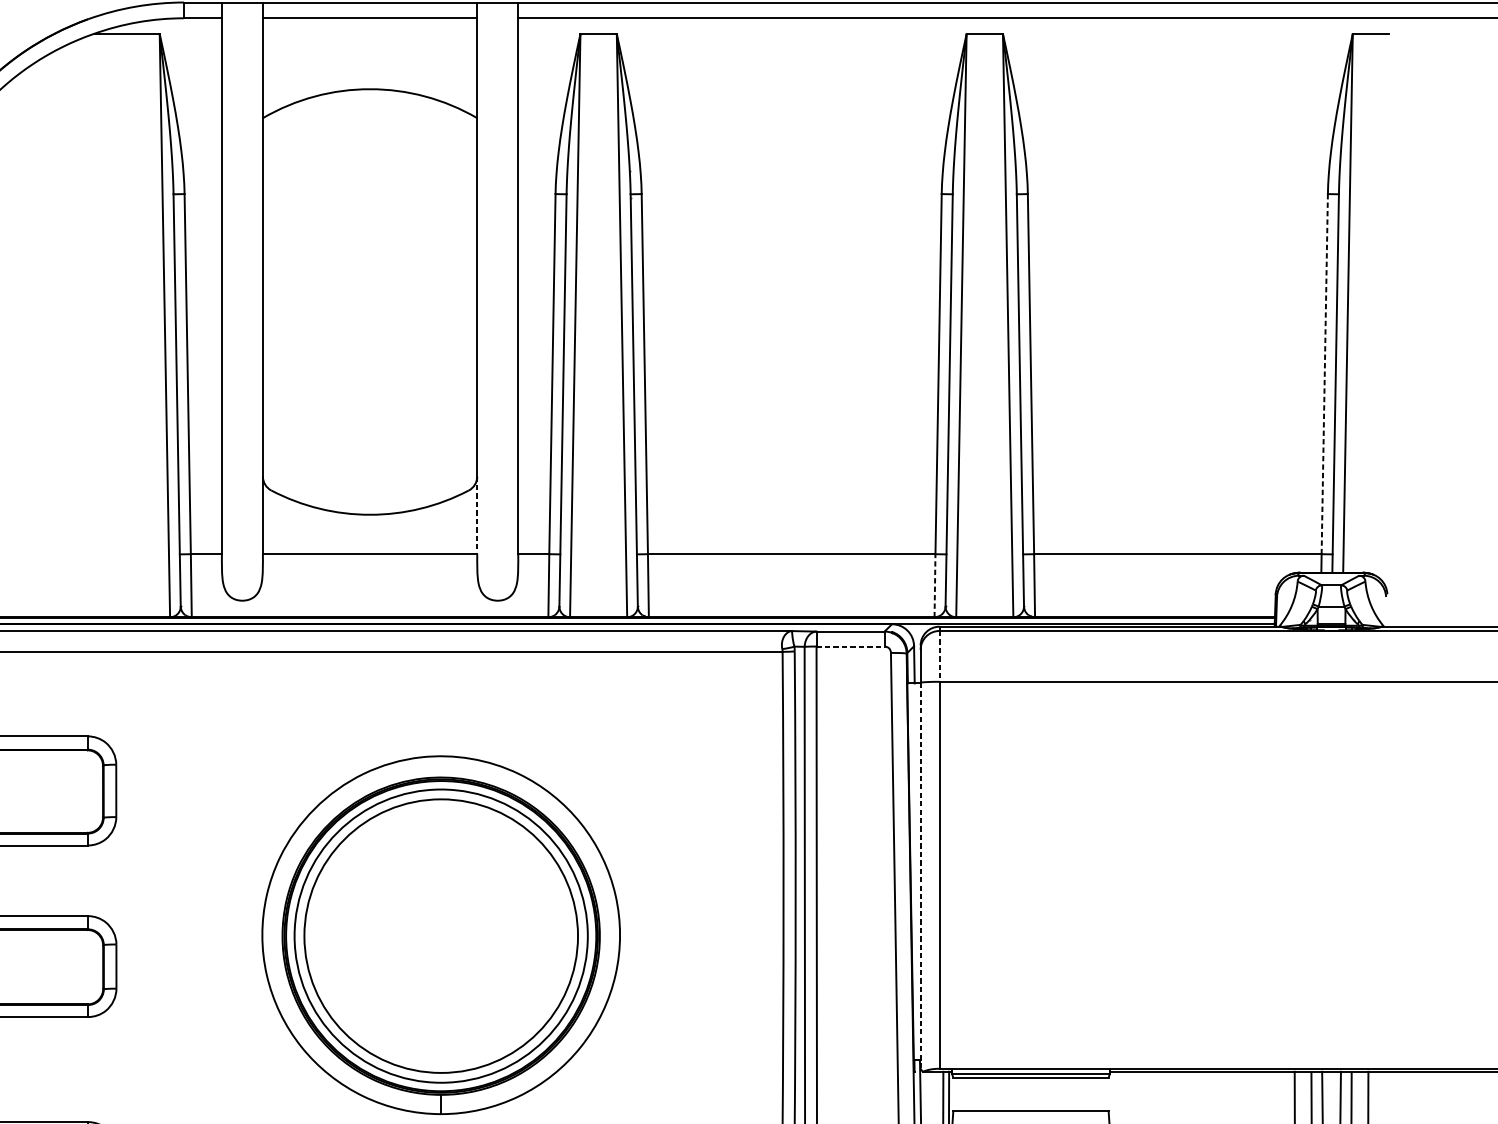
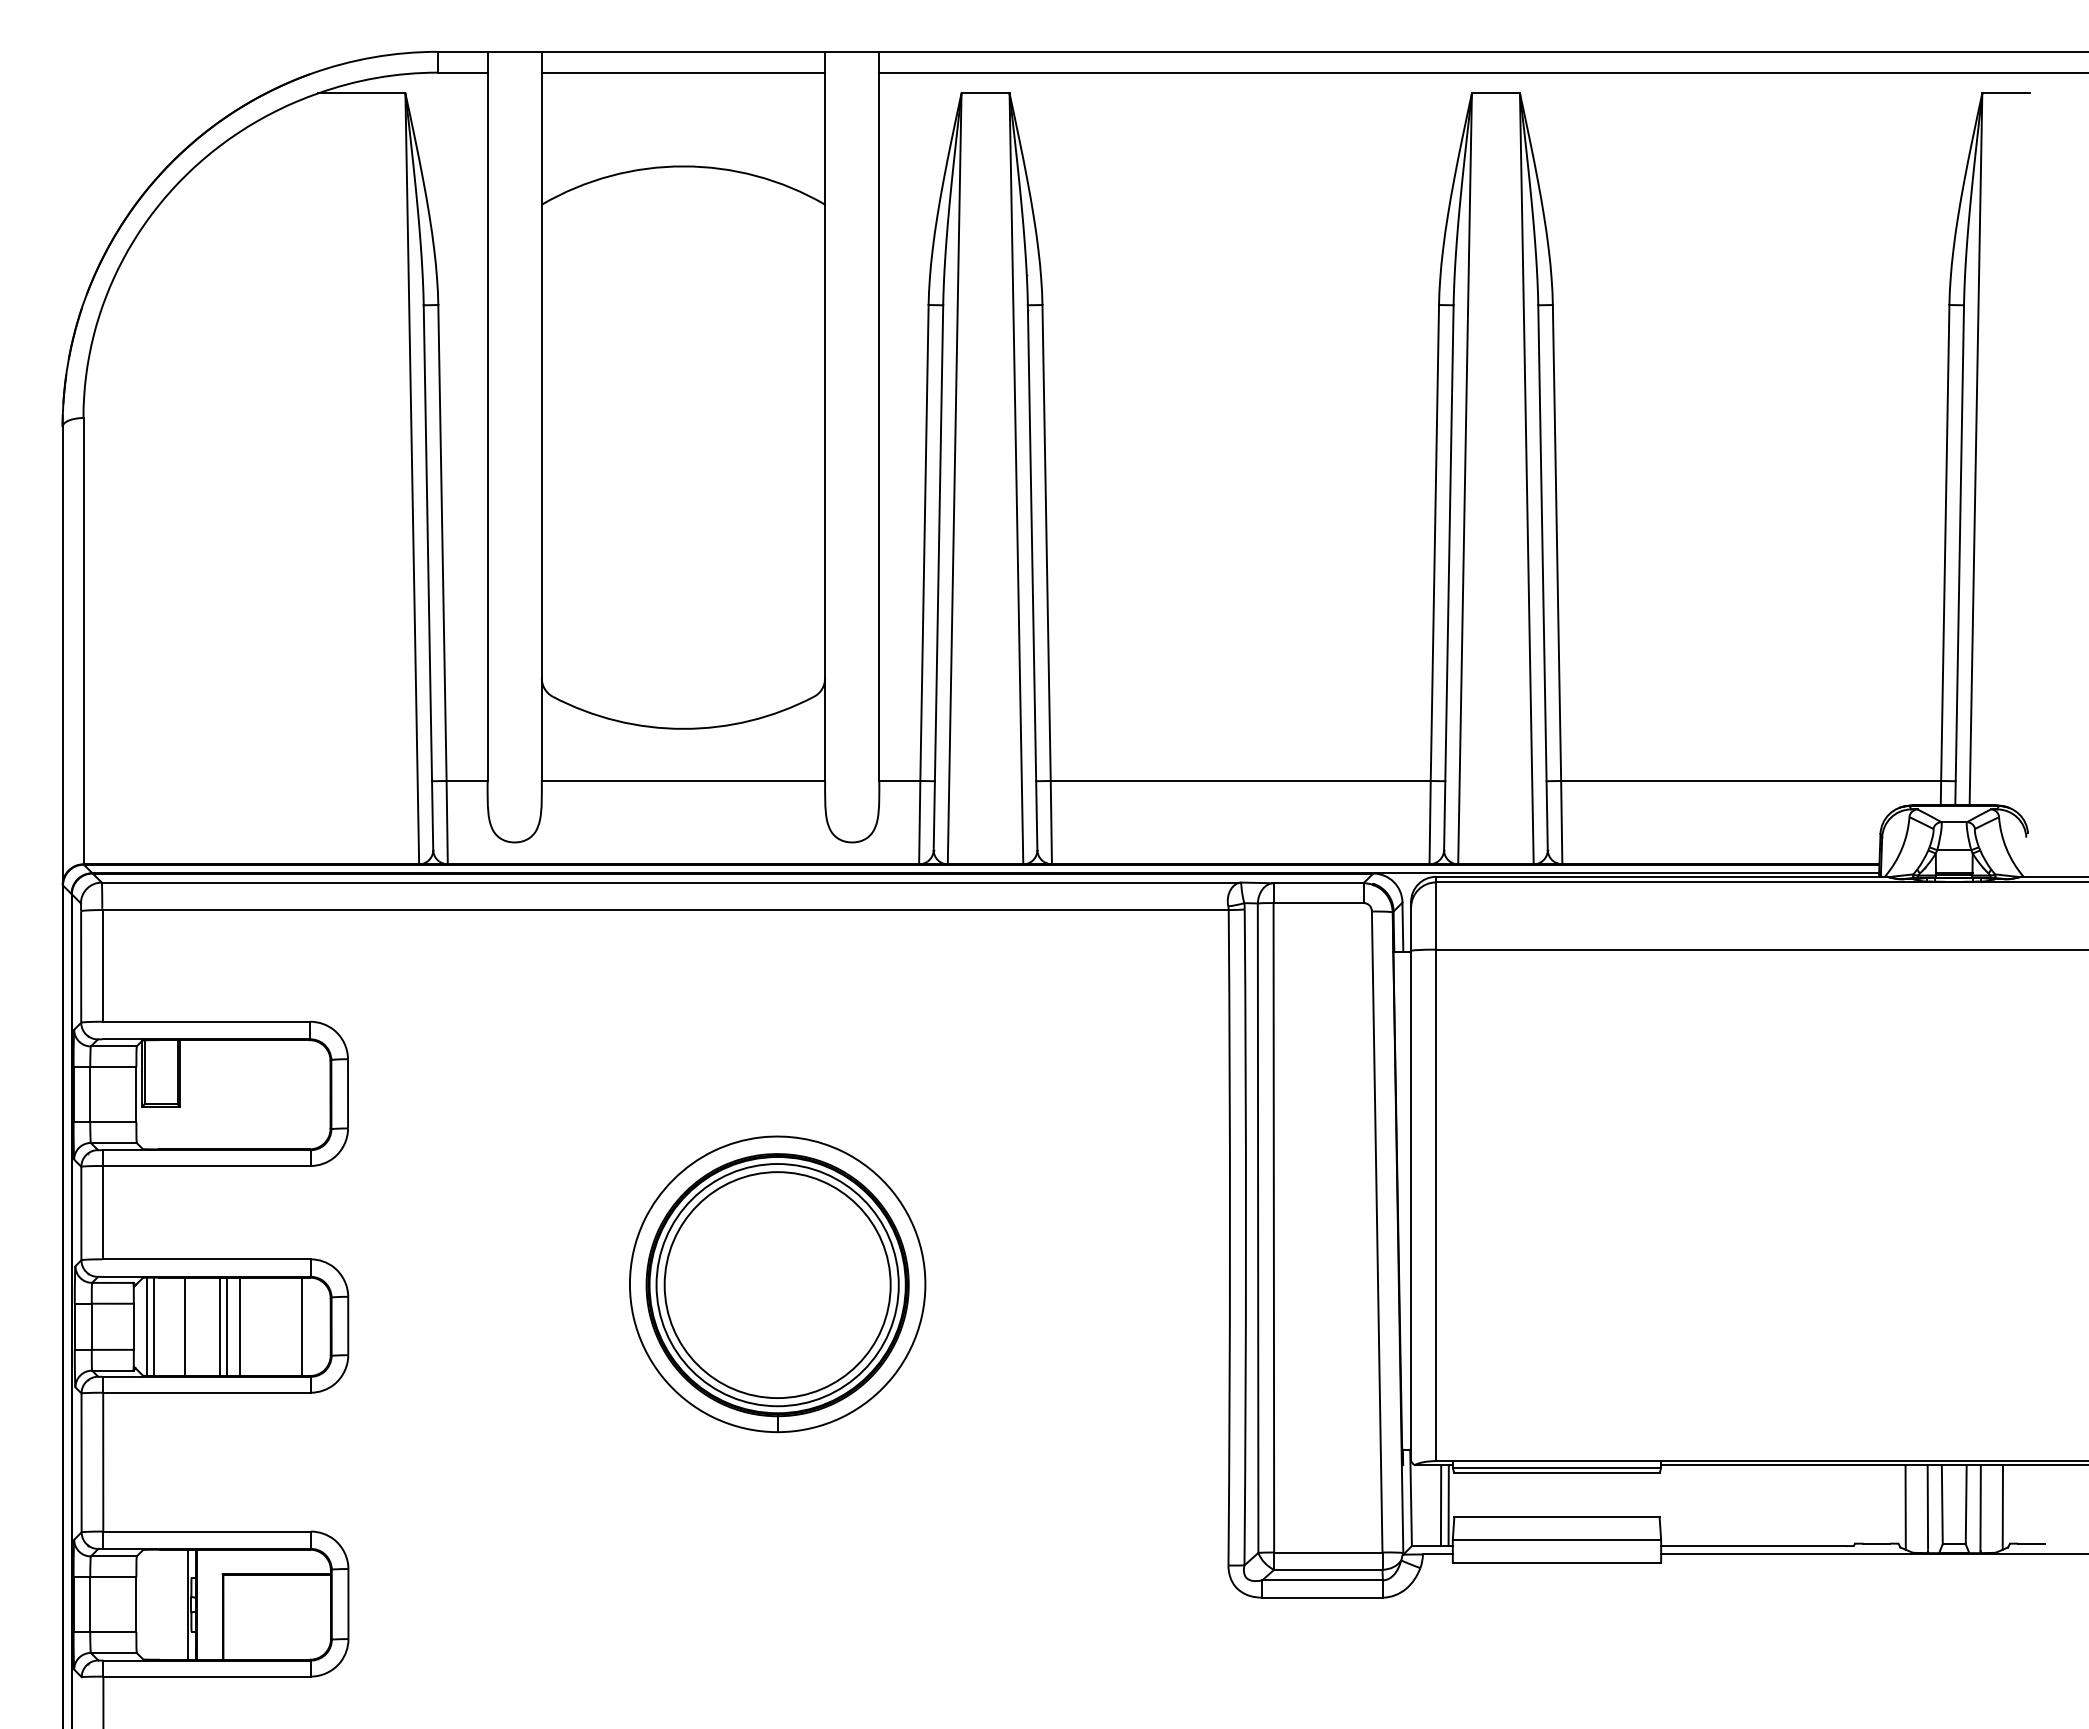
line: (1324, 373) -> (1945, 542), dashed -> solid
line: (477, 516) -> (825, 730), dashed -> solid
line: (935, 585) -> (1430, 822), dashed -> solid
line: (850, 646) -> (1318, 903), dashed -> solid
line: (939, 656) -> (1436, 916), dashed -> solid
line: (920, 875) -> (1411, 1205), dashed -> solid
part: (441, 934) -> (777, 1283), size x0.62
line: (19, 966) -> (220, 1326), added
line: (24, 966) -> (226, 1326), added
line: (34, 966) -> (239, 1326), added
line: (81, 966) -> (301, 1326), added

